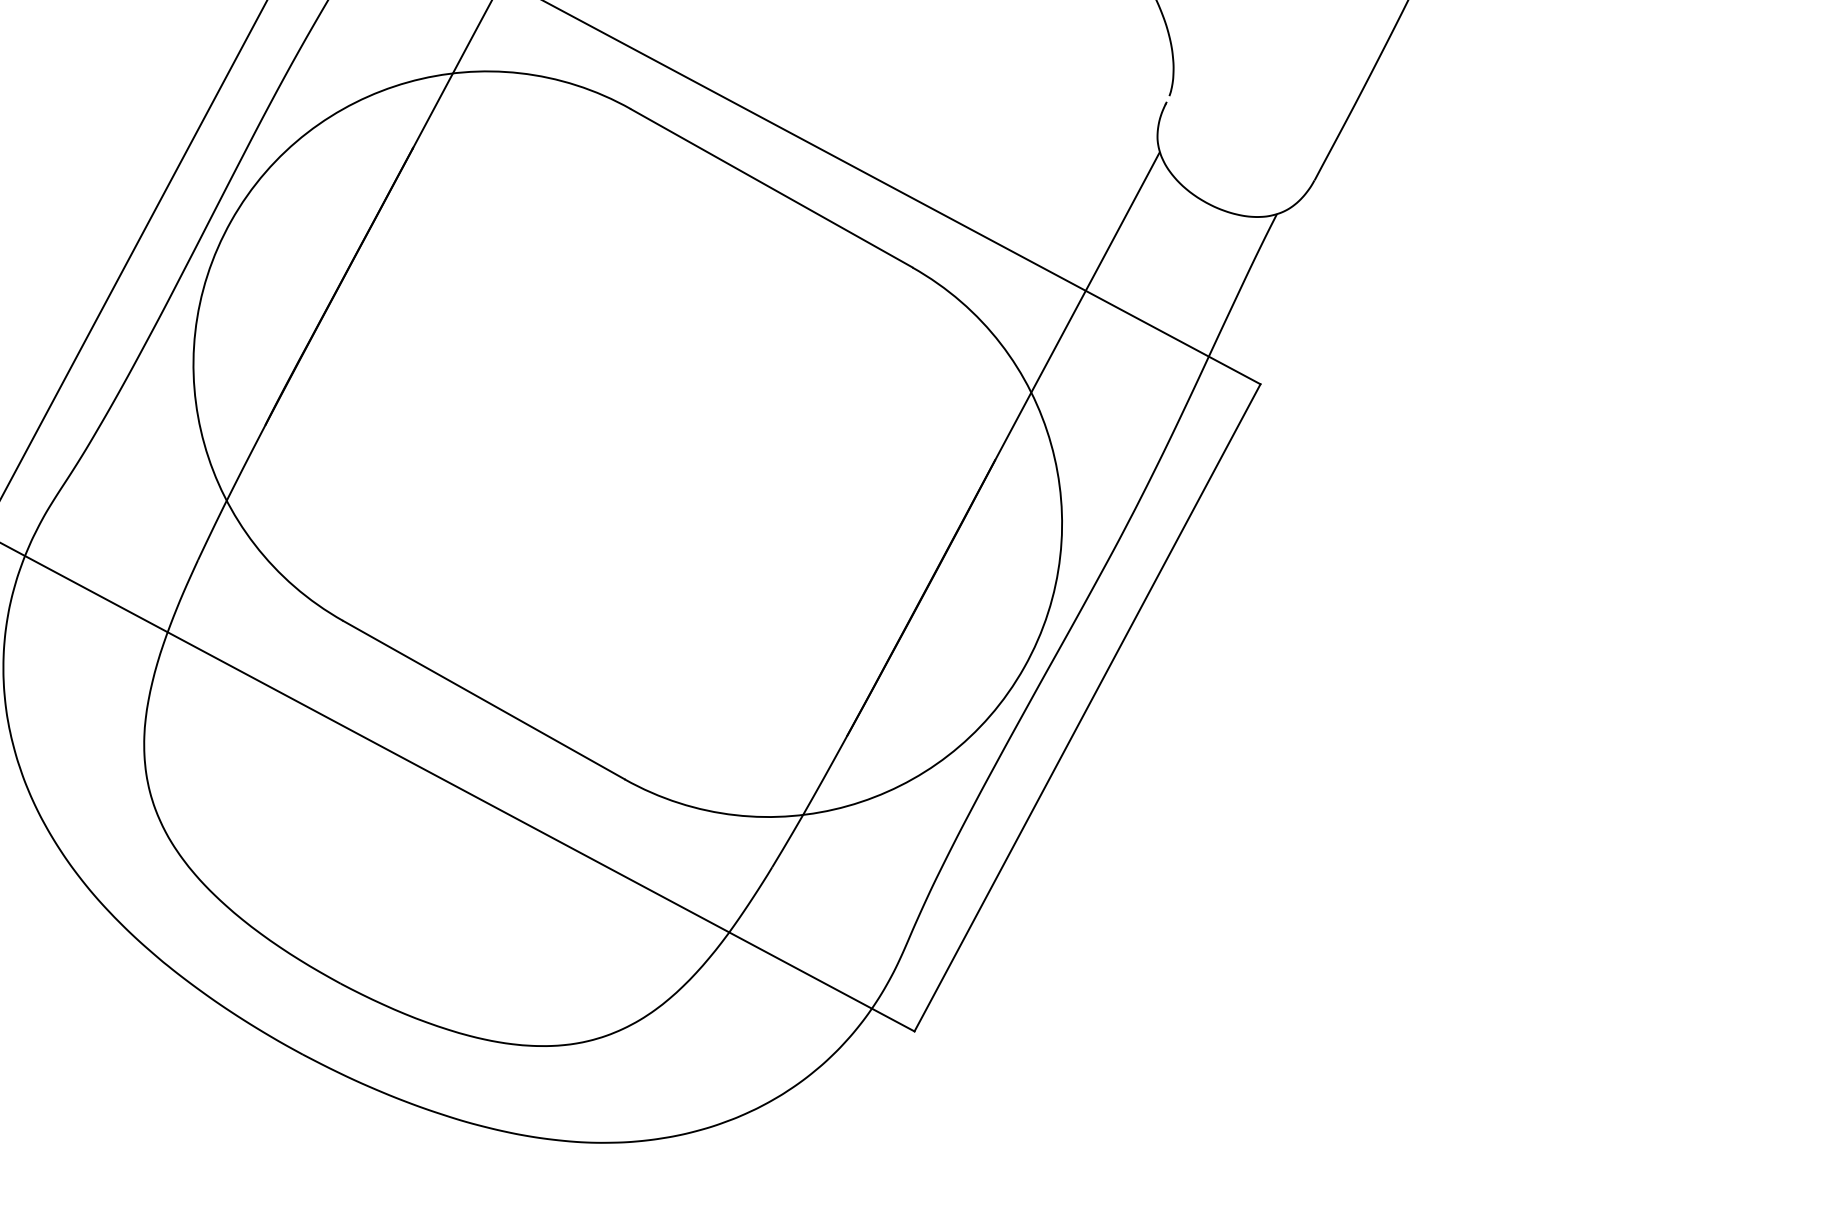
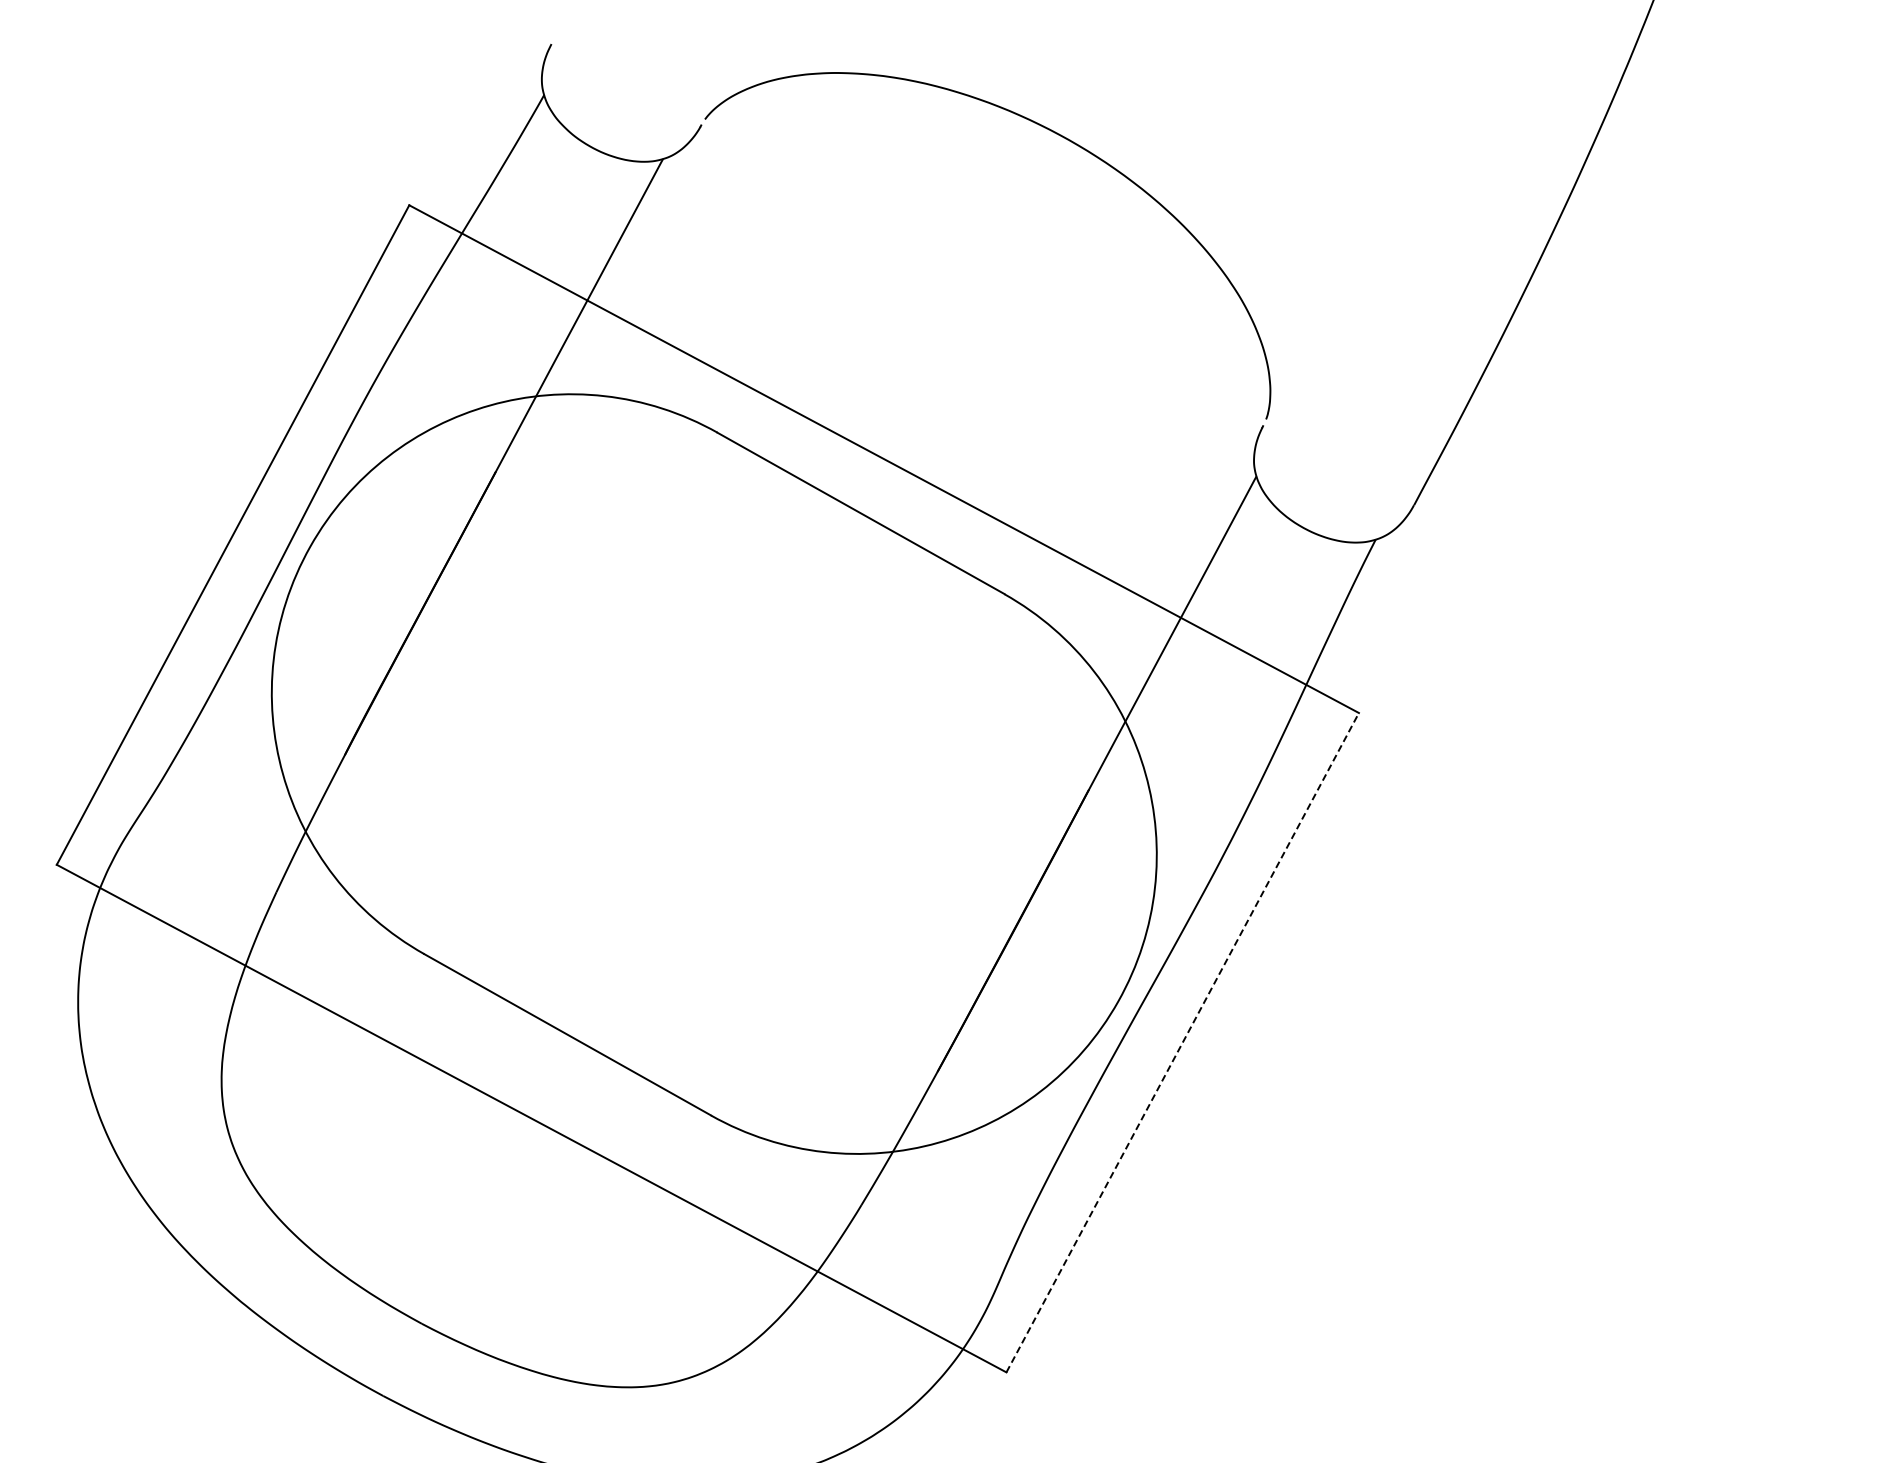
line: (1087, 707) -> (1182, 1042), solid -> dashed

